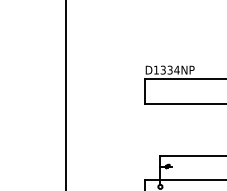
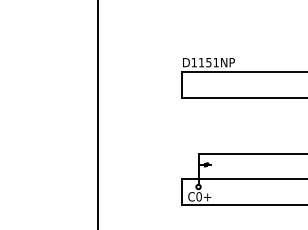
text: (169, 70) -> (208, 62), D1334NP -> D1151NP

